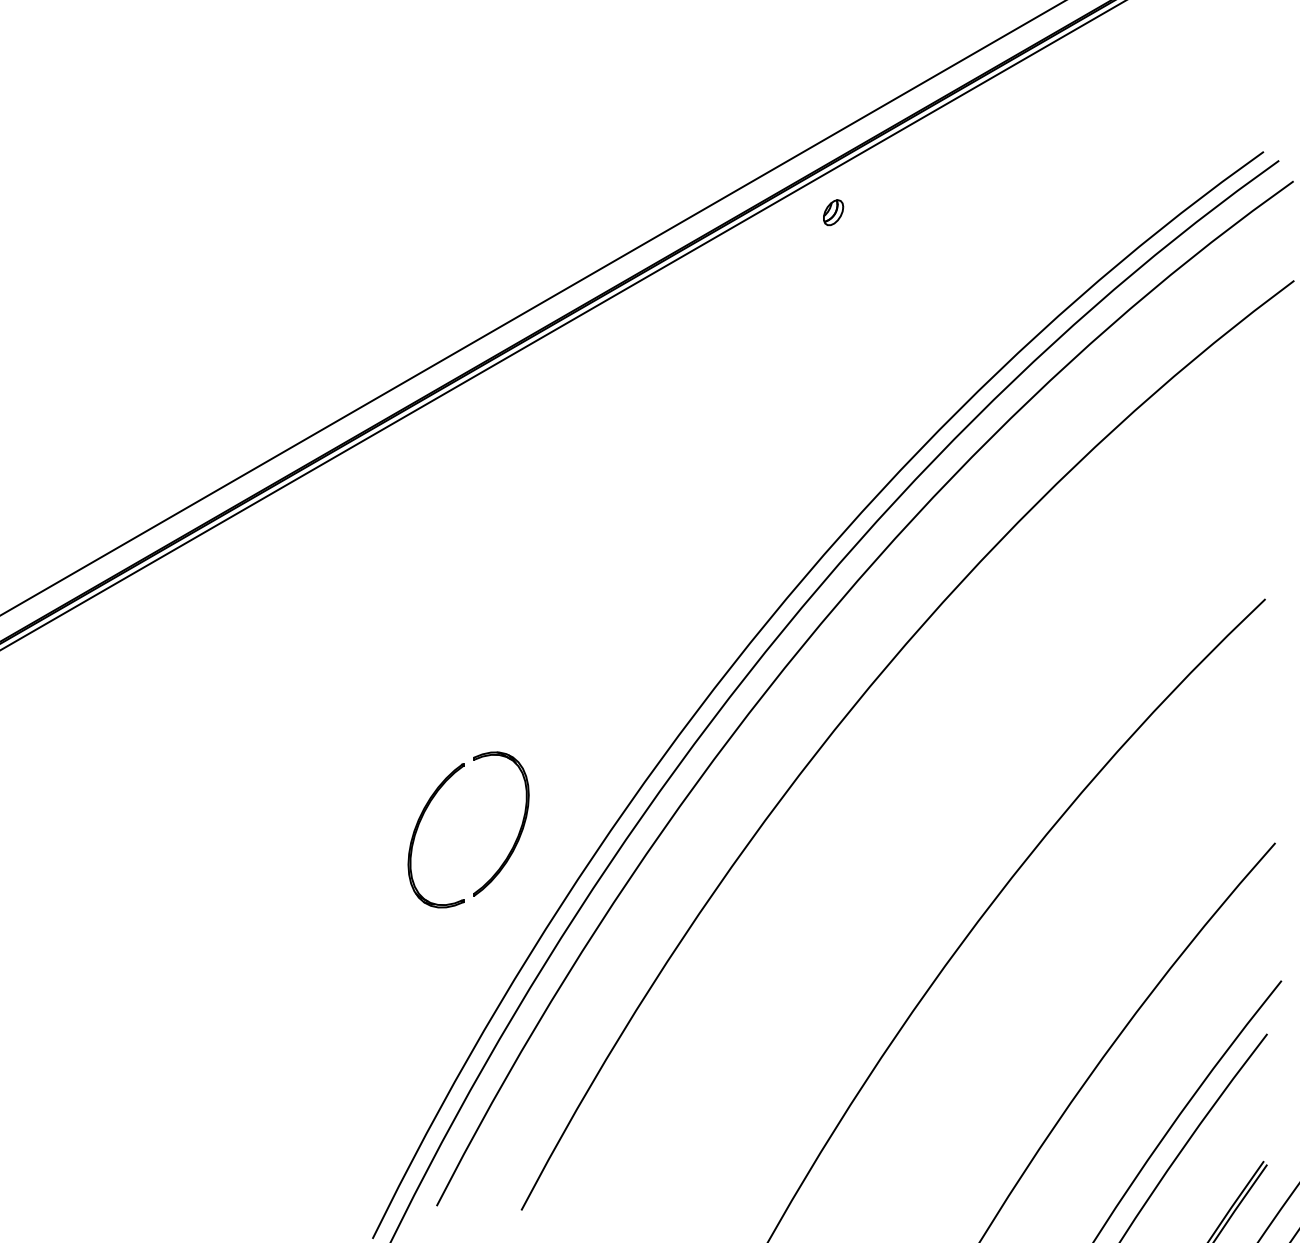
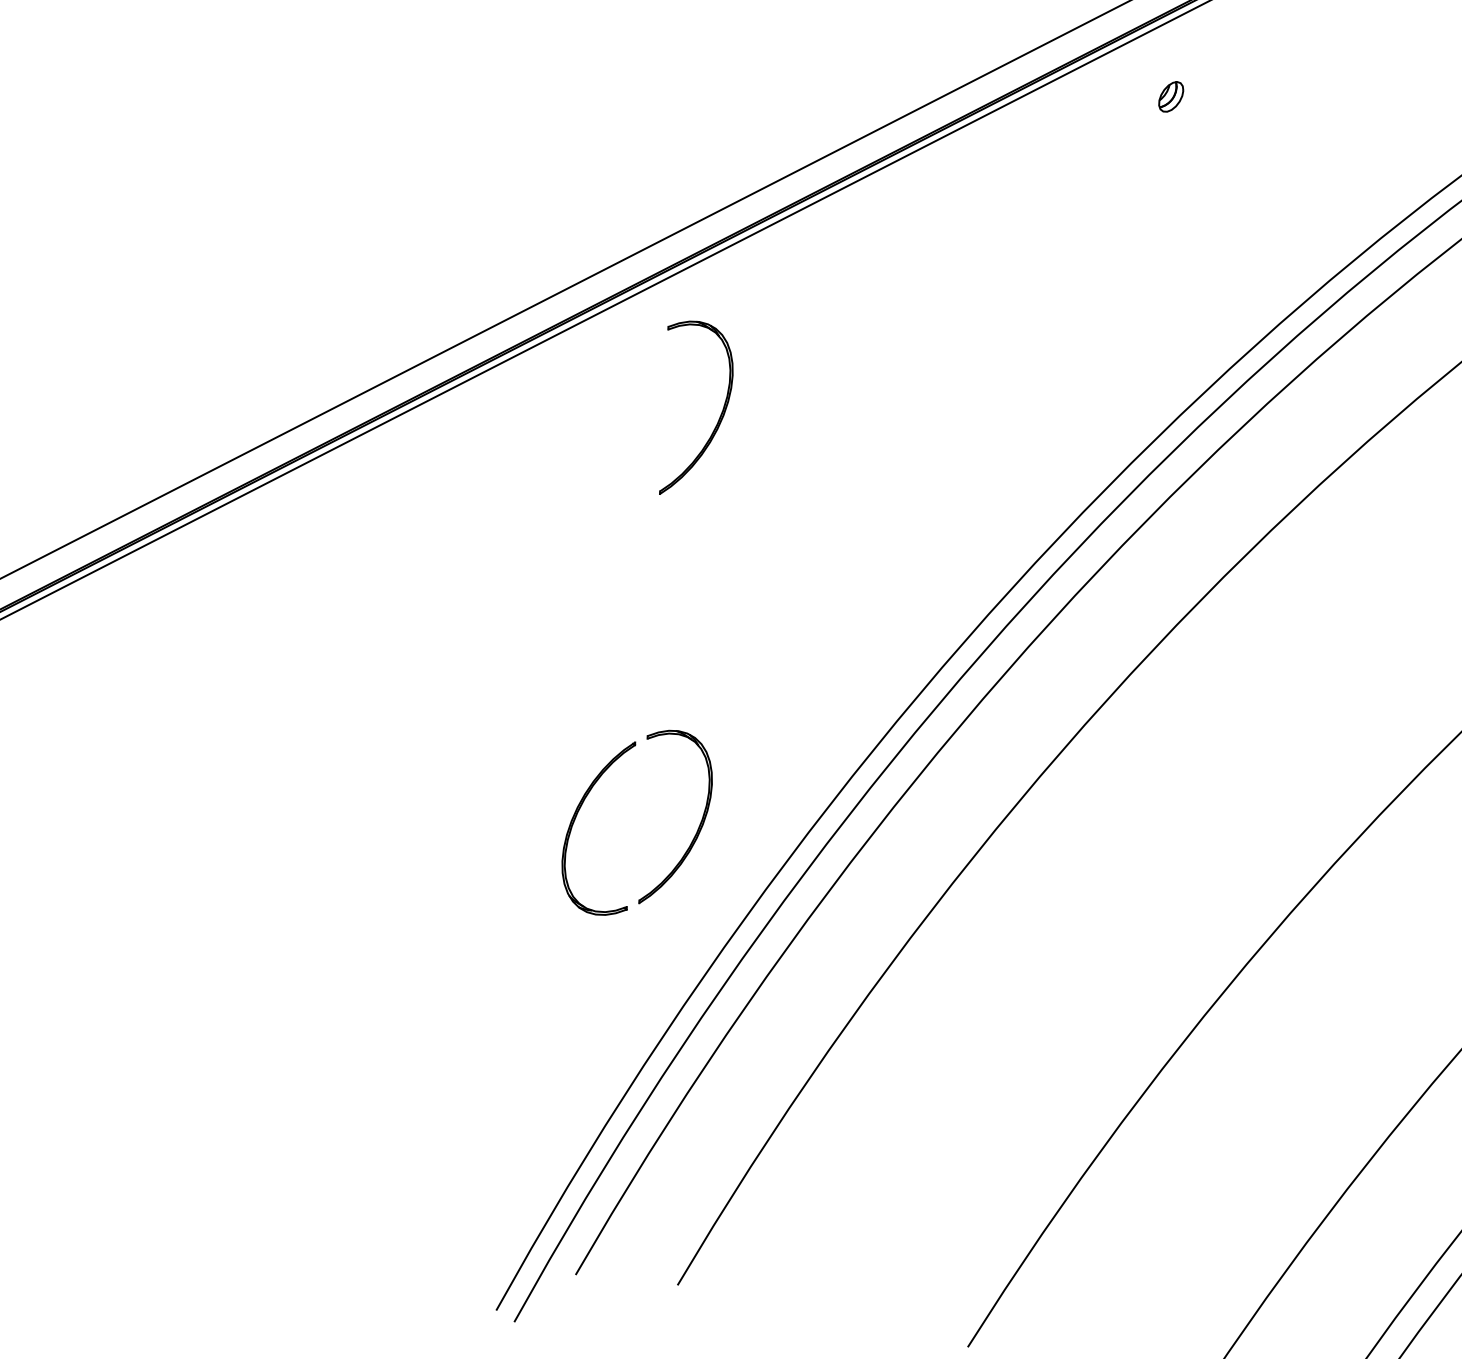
part: (833, 212) -> (1171, 96), moved
part: (519, 490) -> (719, 416), added

